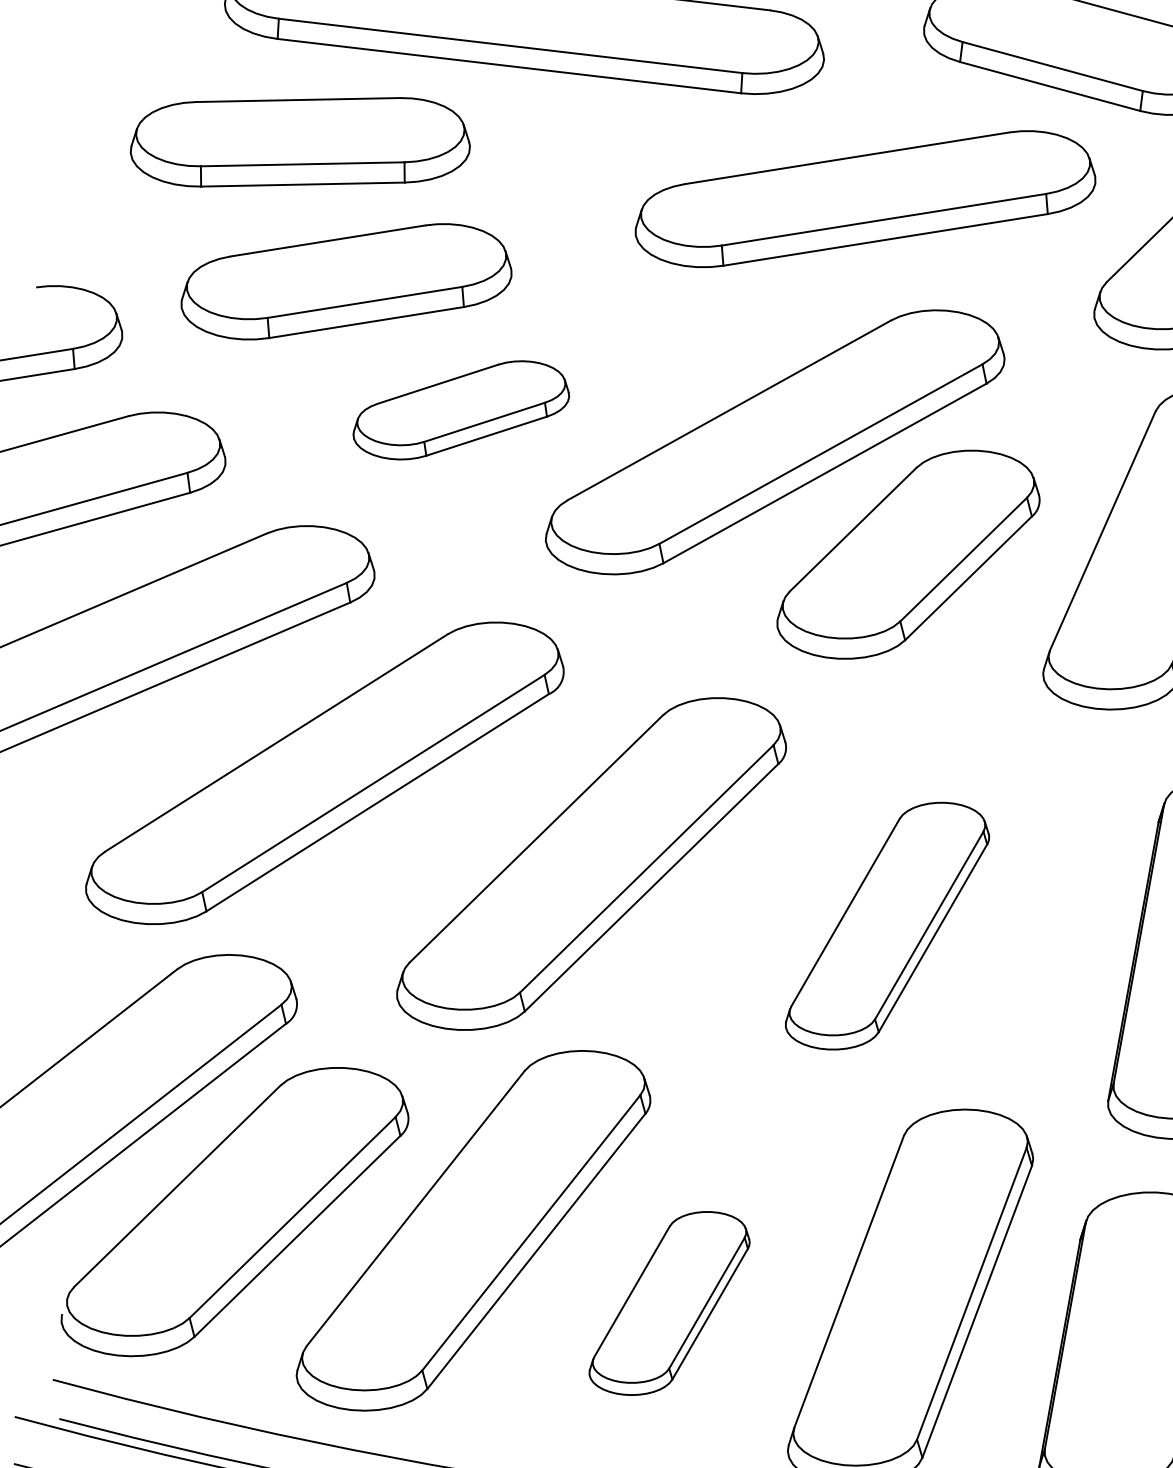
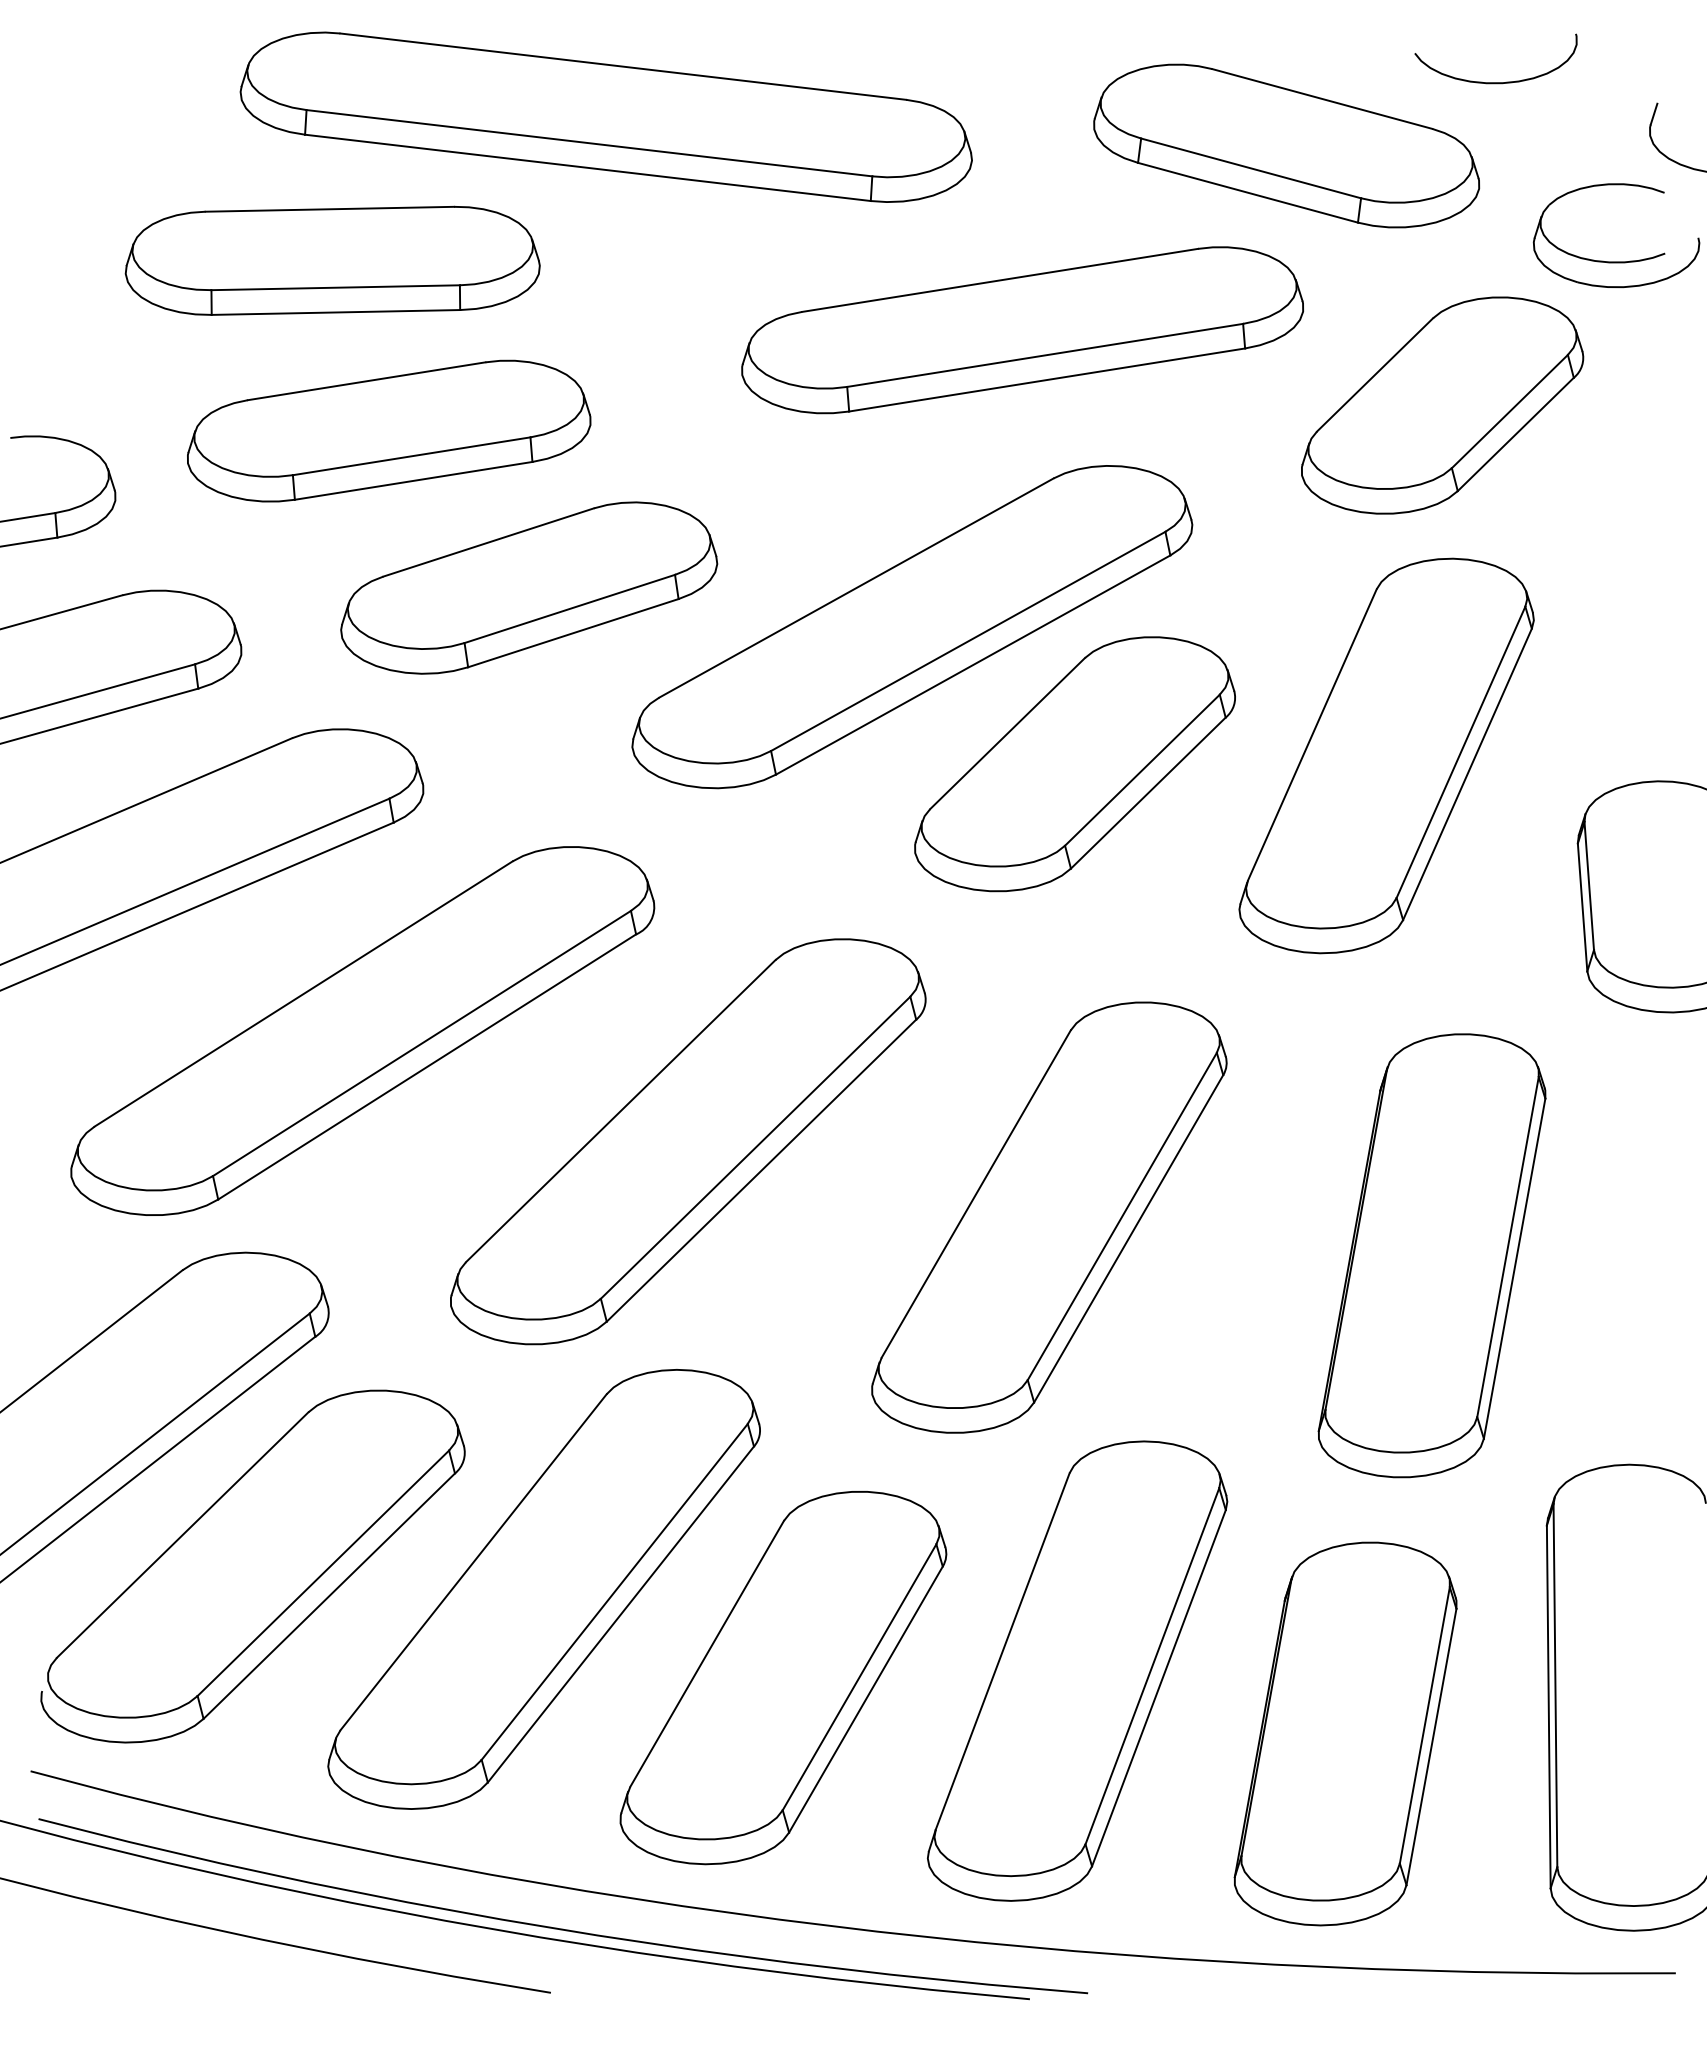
part: (461, 409) -> (529, 587), size x1.43
part: (887, 926) -> (1049, 1217), size x1.43
part: (669, 1303) -> (783, 1678), size x1.67

